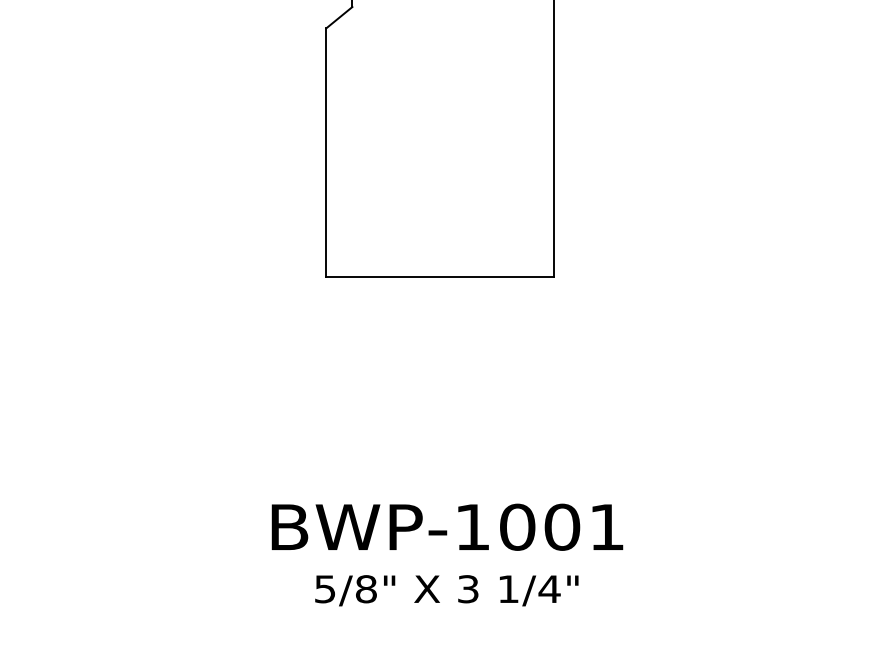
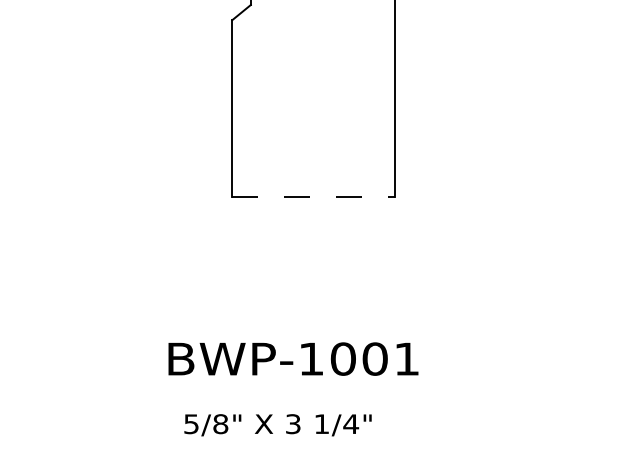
line: (440, 277) -> (313, 197), solid -> dashed
text: (447, 526) -> (293, 358), moved
text: (446, 591) -> (277, 425), moved

